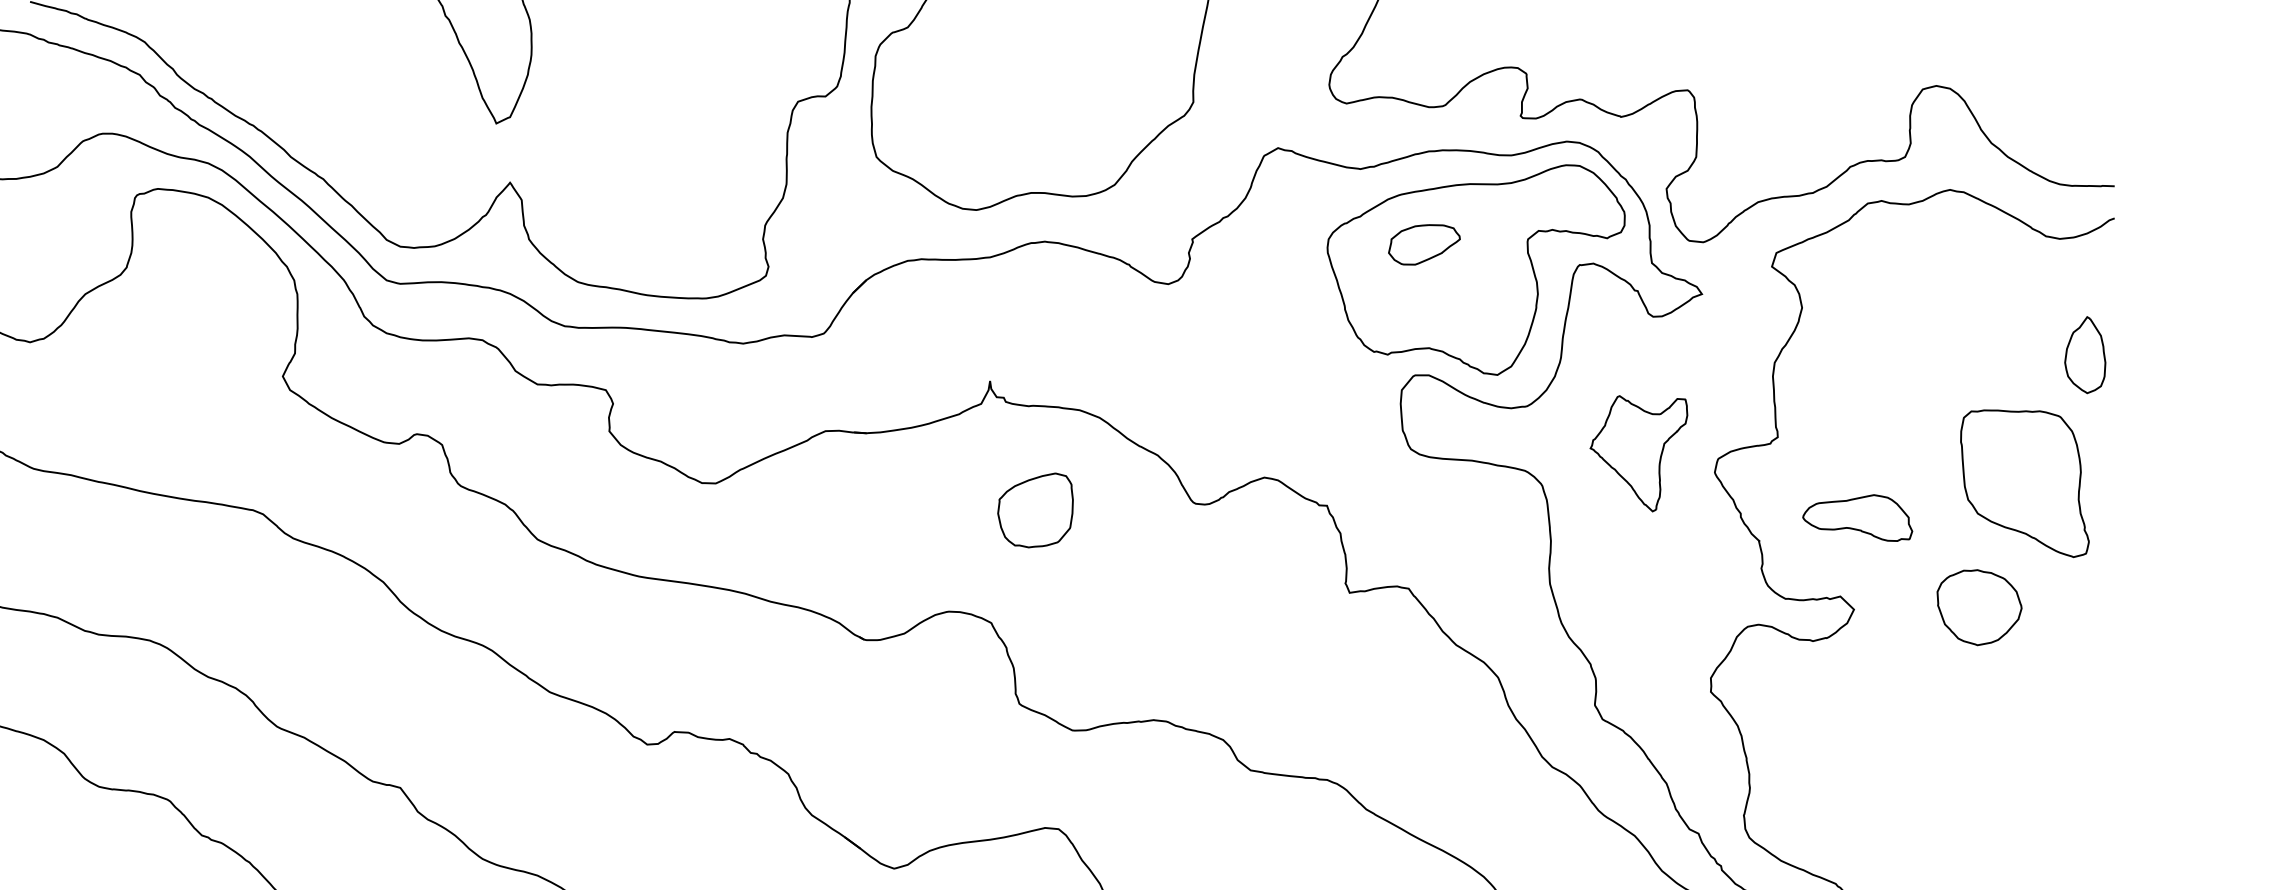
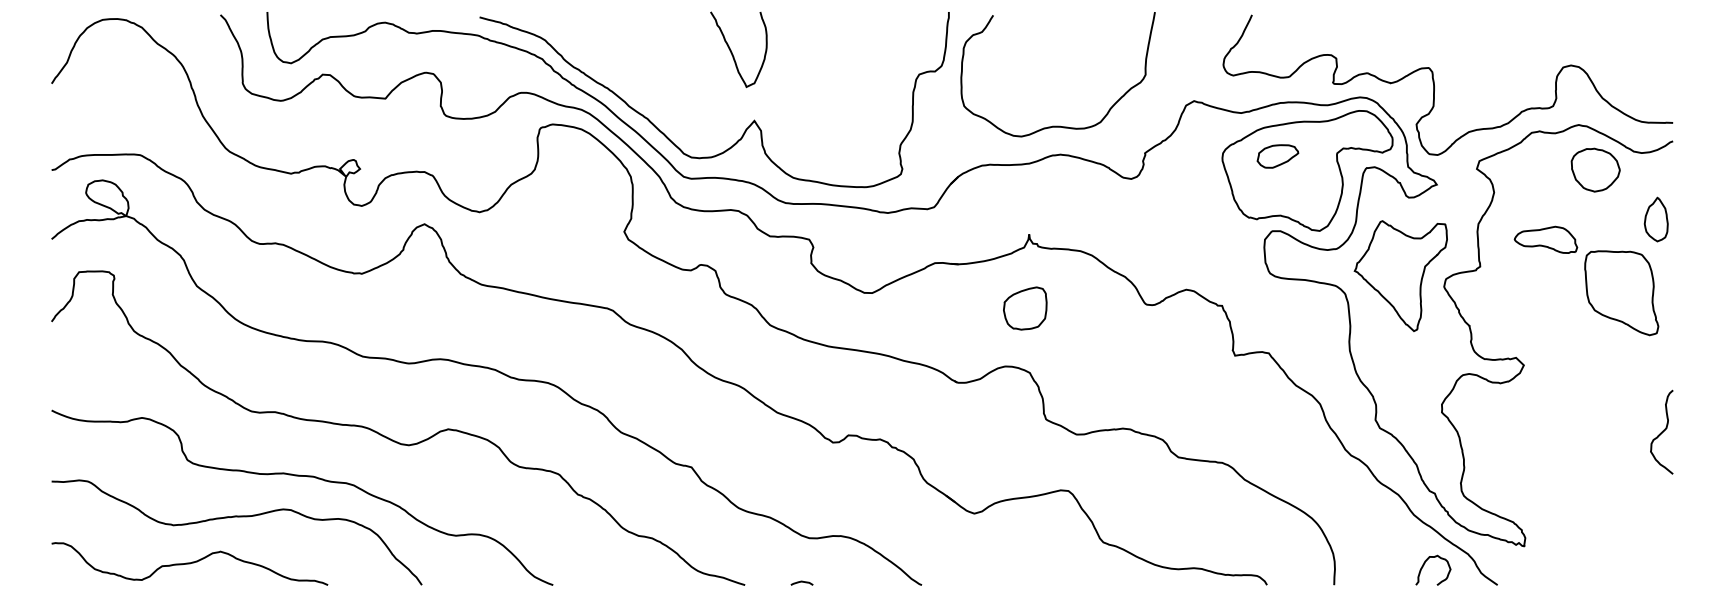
part: (1638, 452) -> (1400, 275), size x1.67
part: (1035, 510) -> (1025, 308), moved
part: (1856, 517) -> (1545, 239), moved
part: (1979, 606) -> (1595, 169), moved
curve: (2094, 725) -> (1661, 431), added

